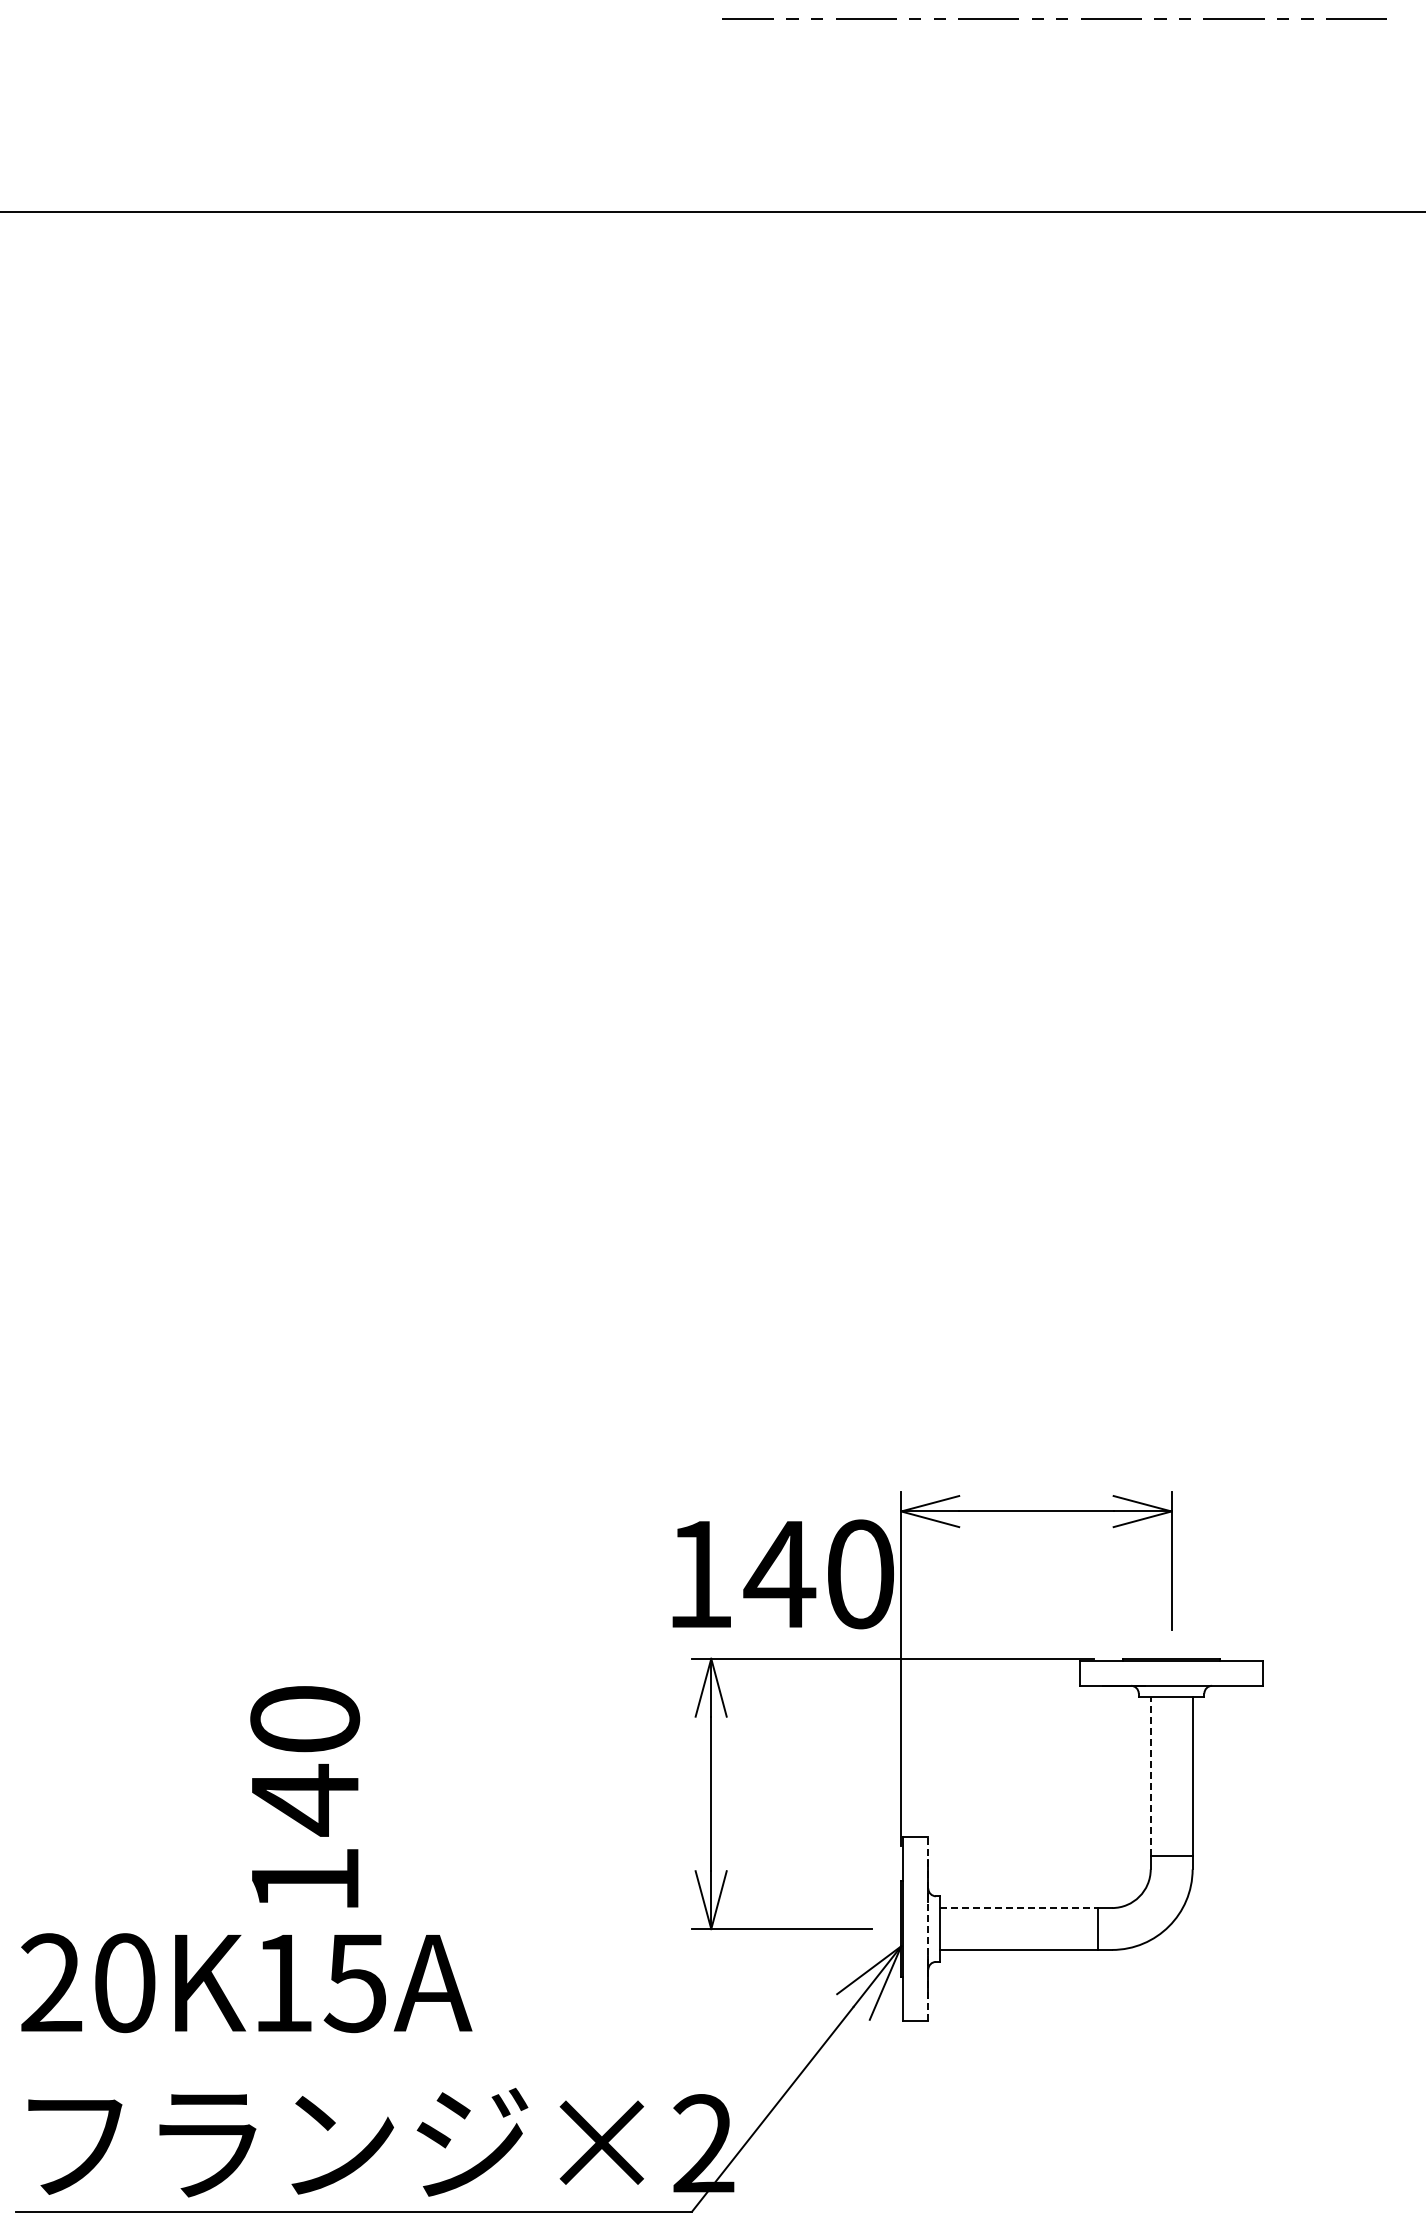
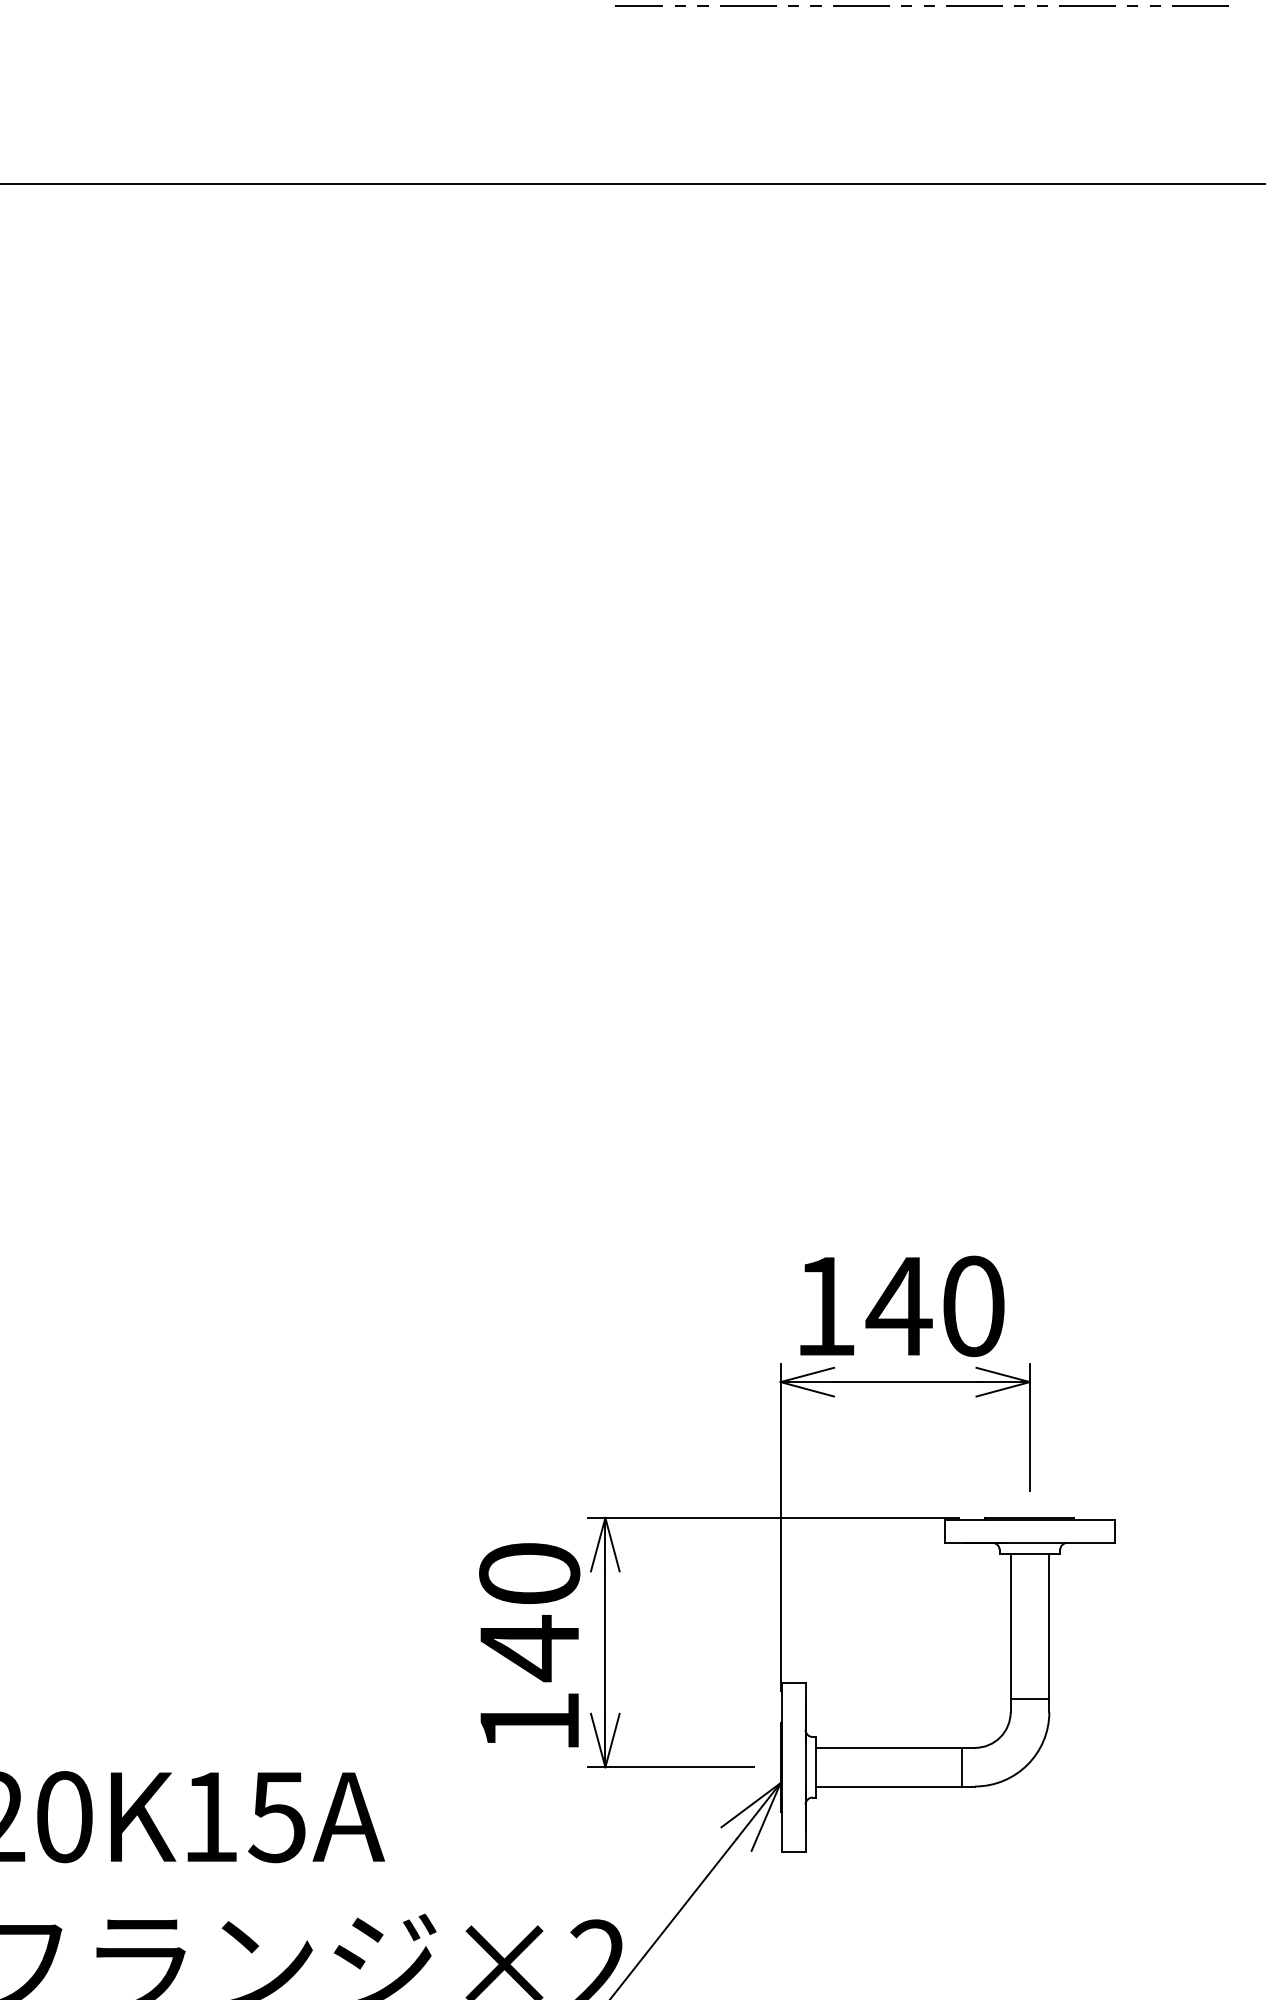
text: (782, 1574) -> (901, 1306), moved
line: (1150, 1775) -> (1010, 1625), dashed -> solid
text: (305, 1796) -> (529, 1644), moved
line: (1019, 1908) -> (889, 1748), dashed -> solid
line: (928, 1929) -> (805, 1767), dashed -> solid

